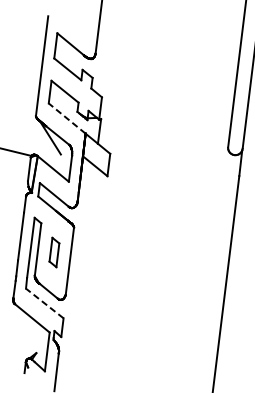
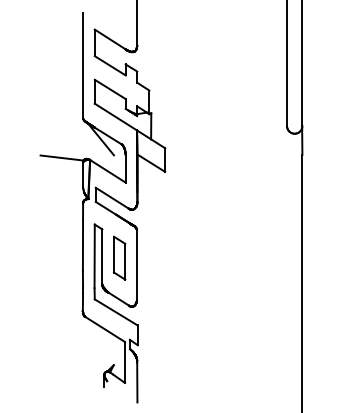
line: (66, 117) -> (115, 116), dashed -> solid
part: (54, 251) -> (119, 257), size x1.43
line: (44, 303) -> (115, 312), dashed -> solid

